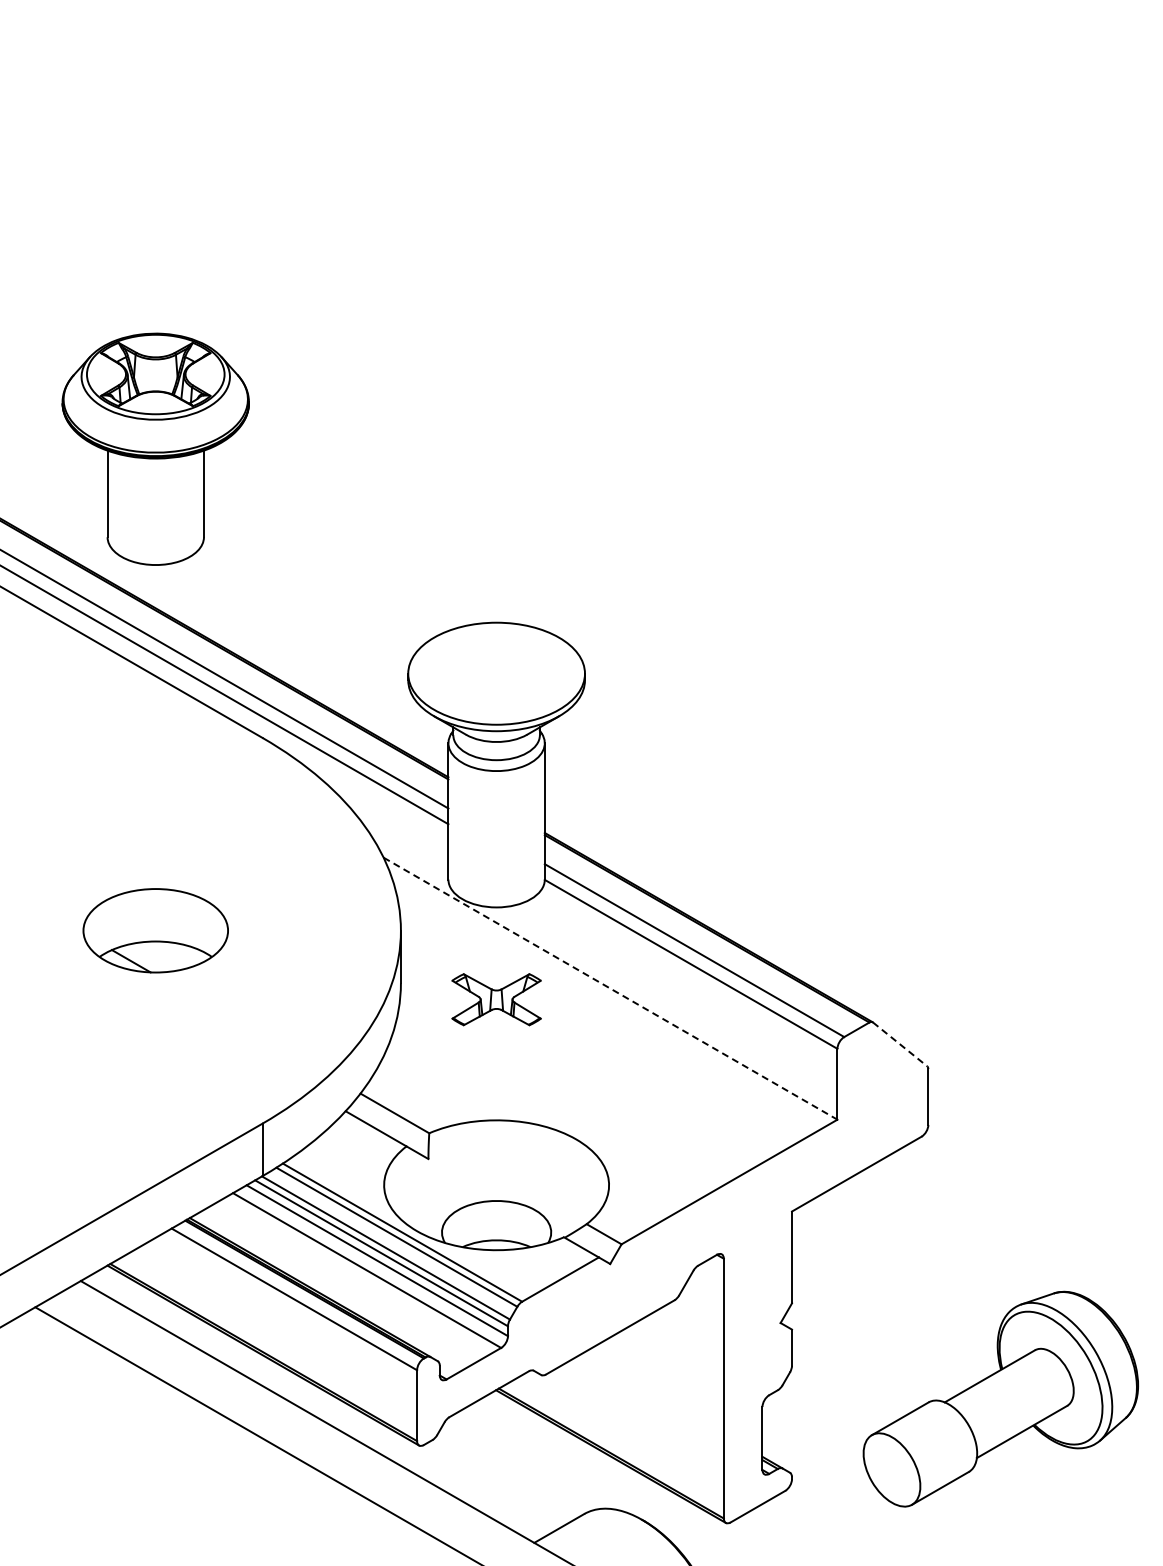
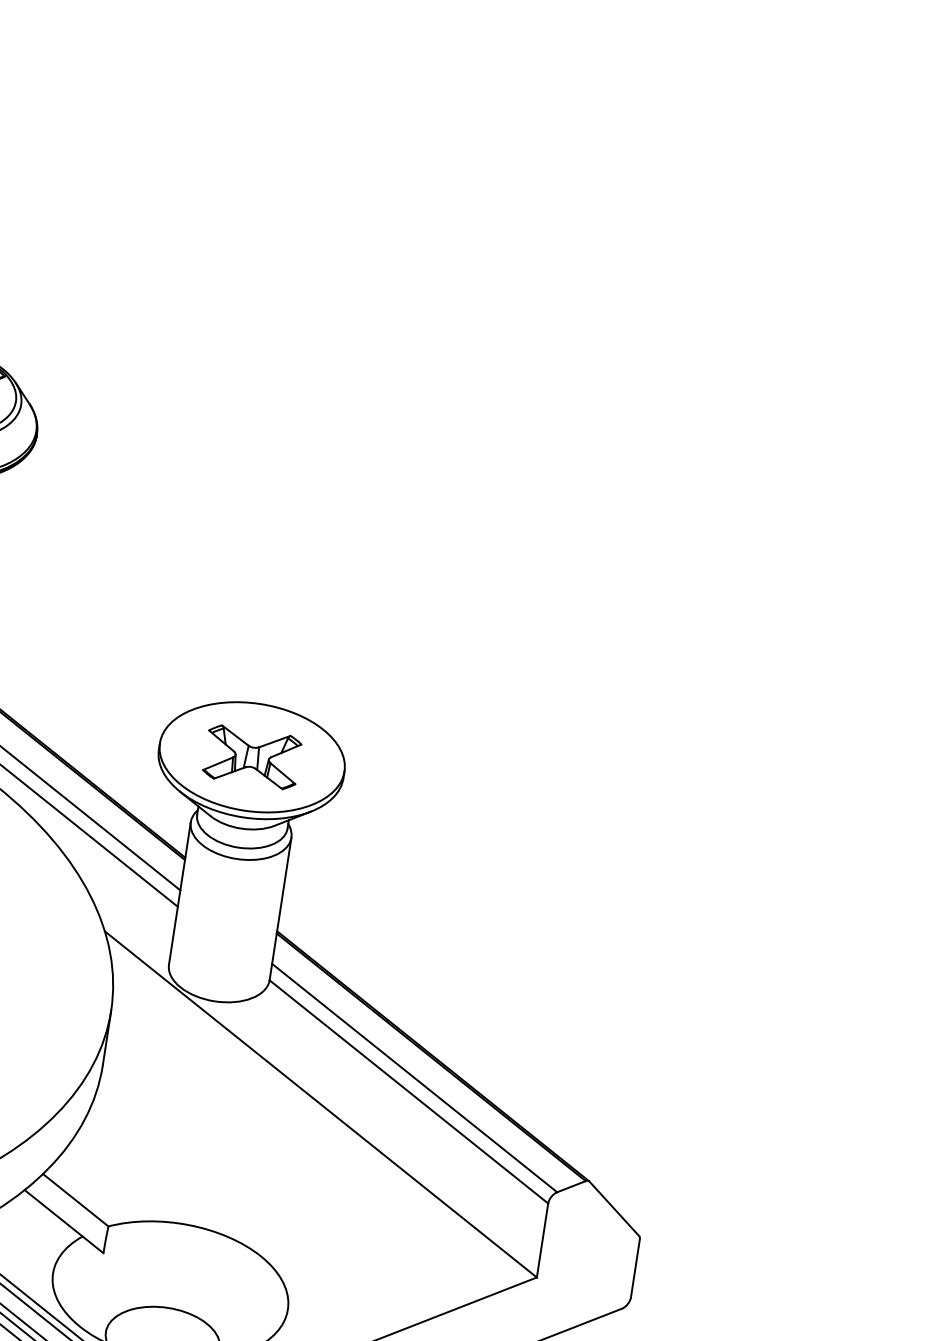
line: (610, 988) -> (320, 1104), dashed -> solid
part: (496, 999) -> (252, 757), moved
line: (900, 1044) -> (614, 1209), dashed -> solid

